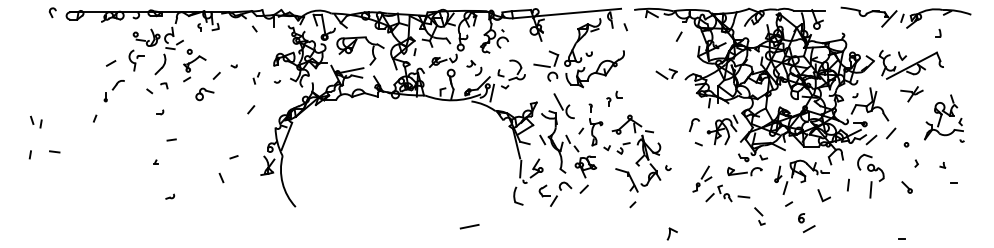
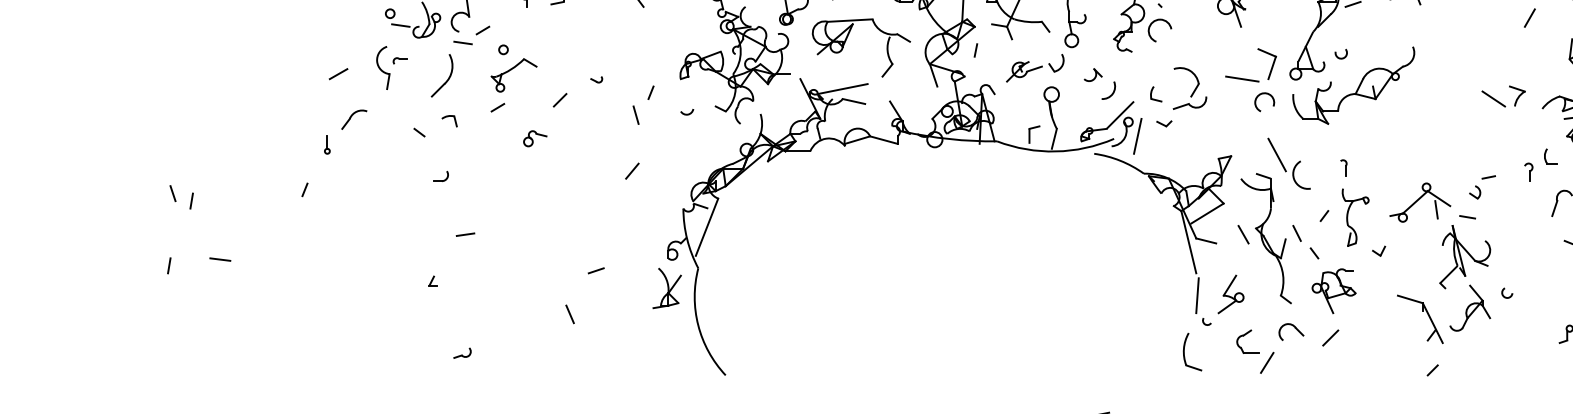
part: (256, 78) -> (643, 105), size x1.67
part: (204, 93) -> (534, 137), size x0.62
part: (614, 98) -> (1540, 164), moved
part: (623, 148) -> (1482, 187), moved

